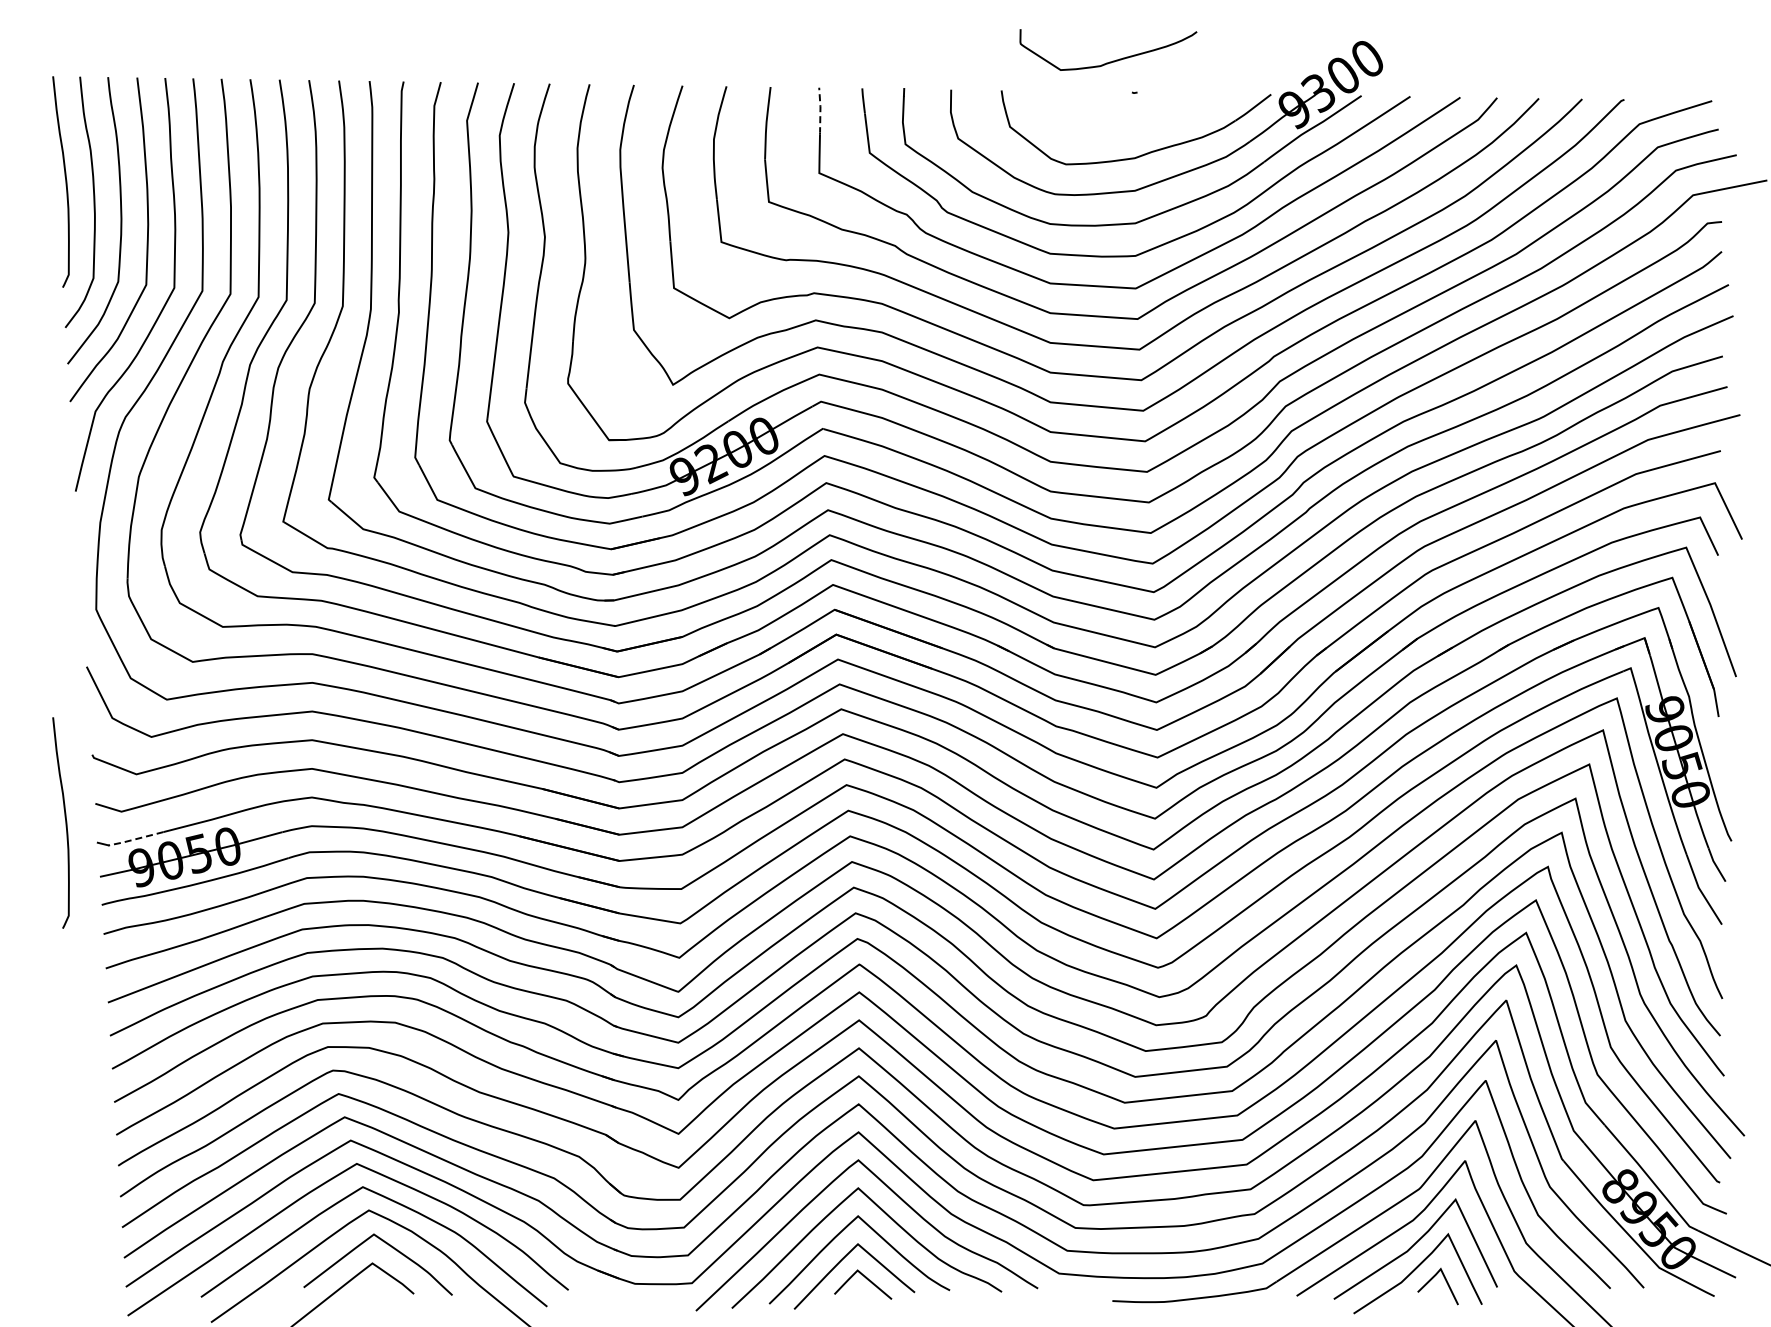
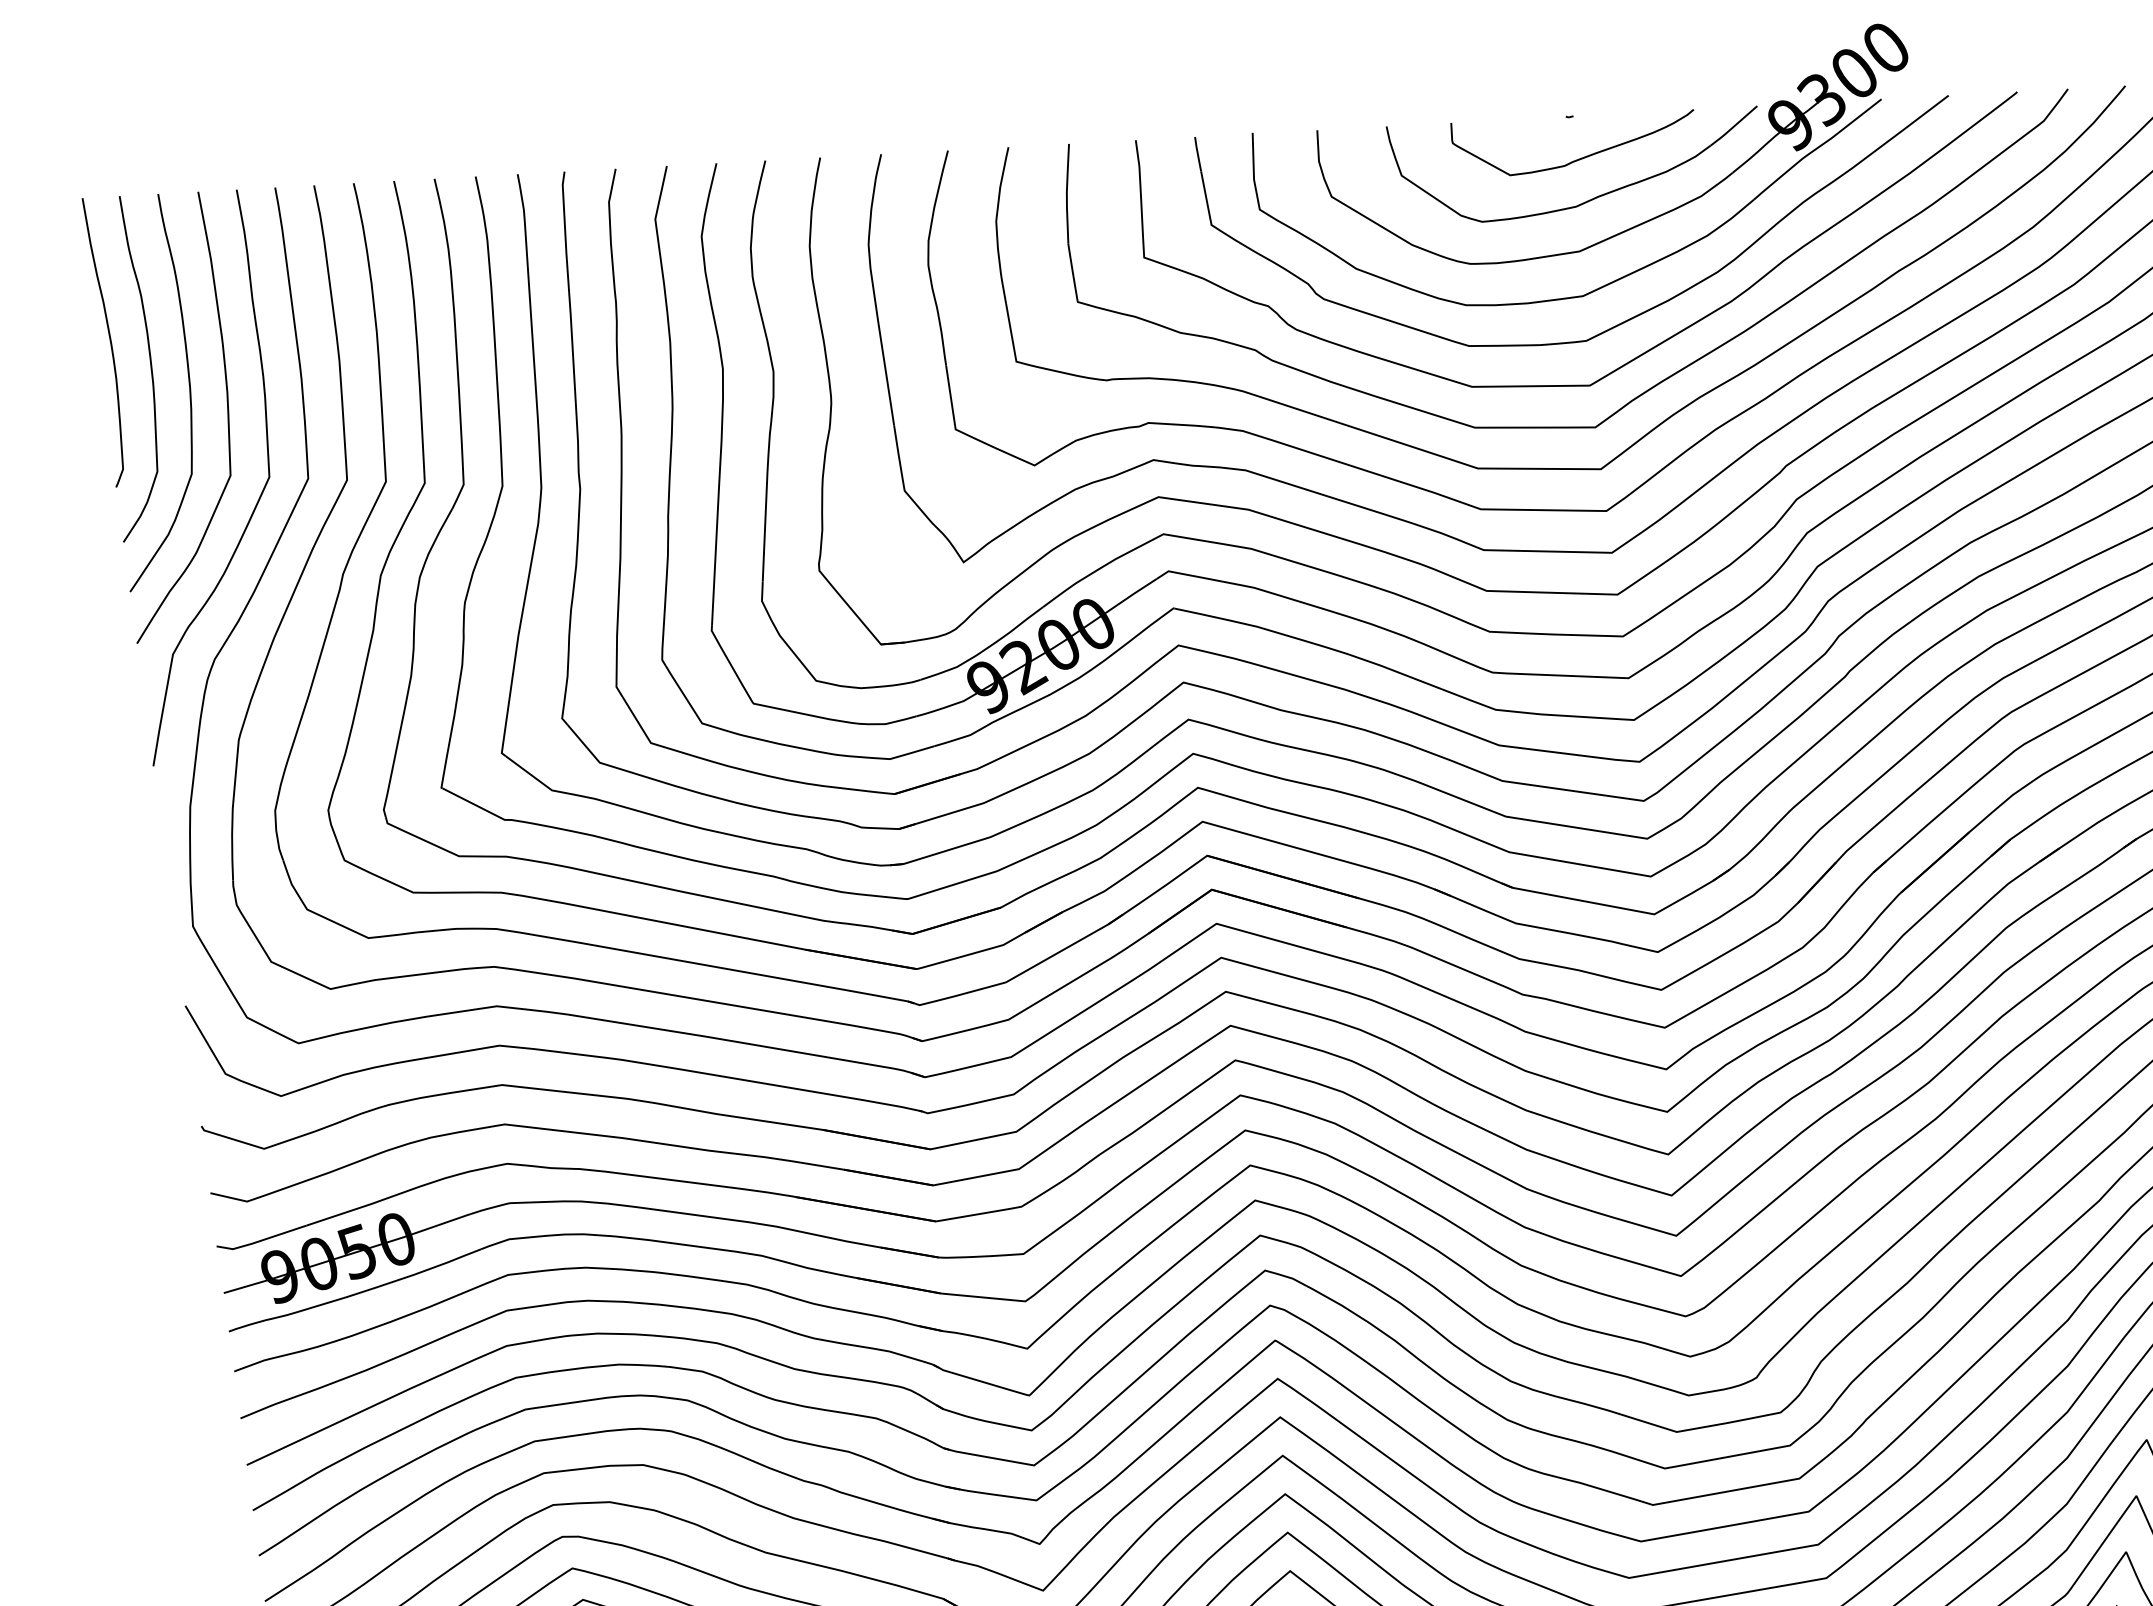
curve: (1109, 61) -> (1576, 158), moved
line: (820, 110) -> (1139, 171), dashed -> solid
curve: (65, 822) -> (171, 1221), removed
line: (134, 839) -> (267, 1238), dashed -> solid

